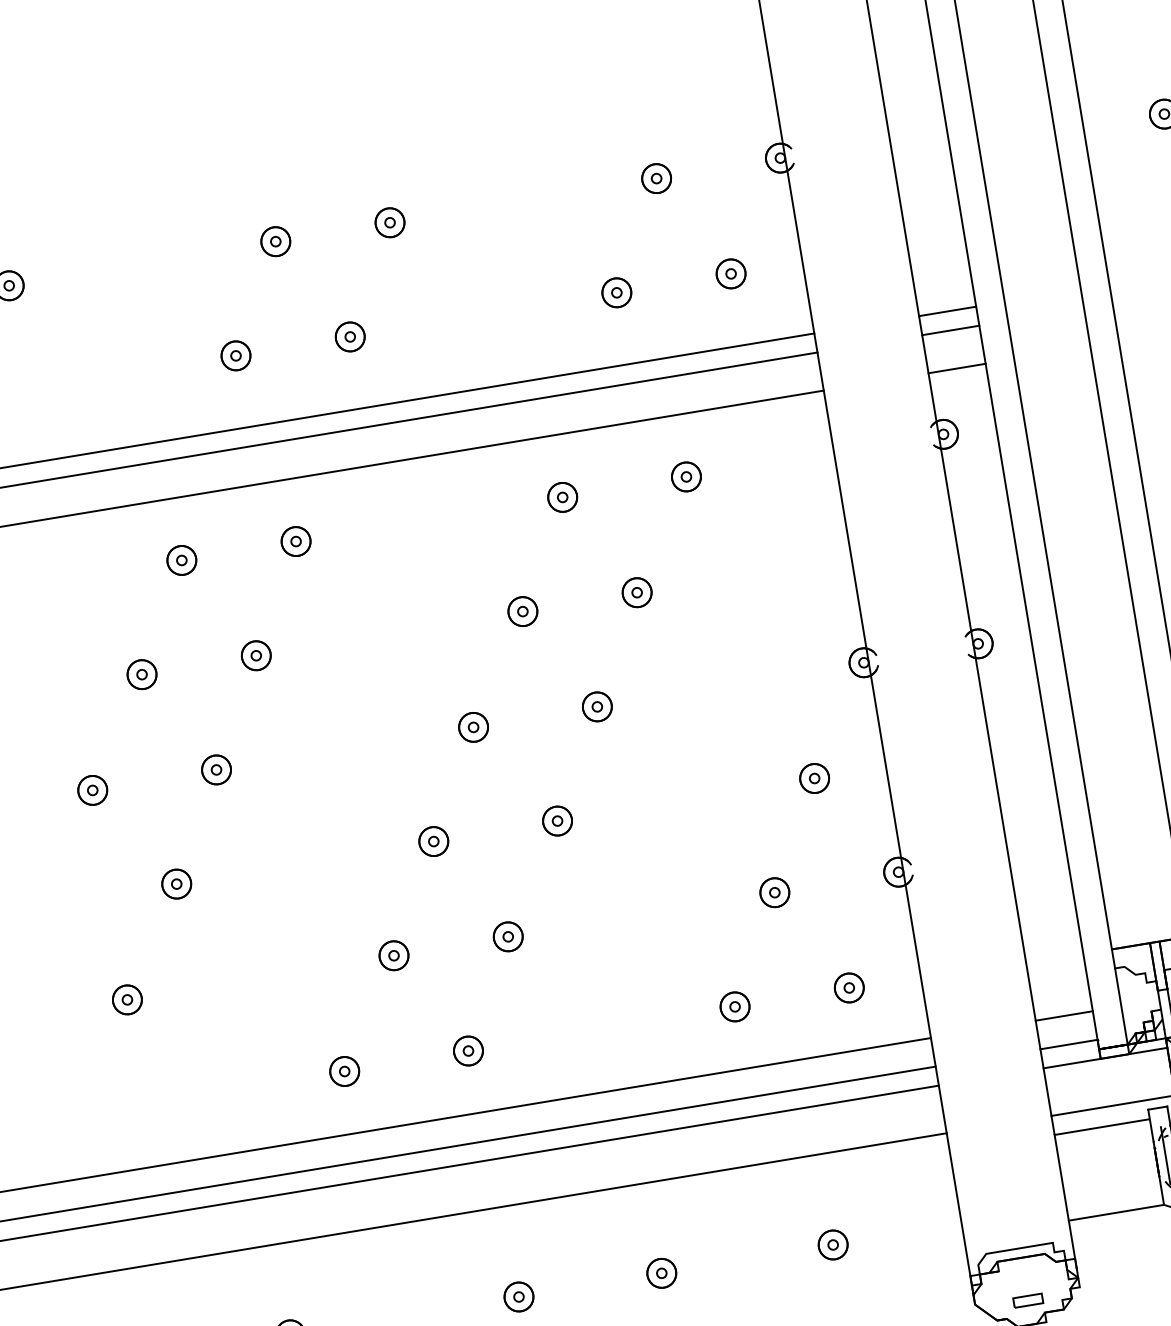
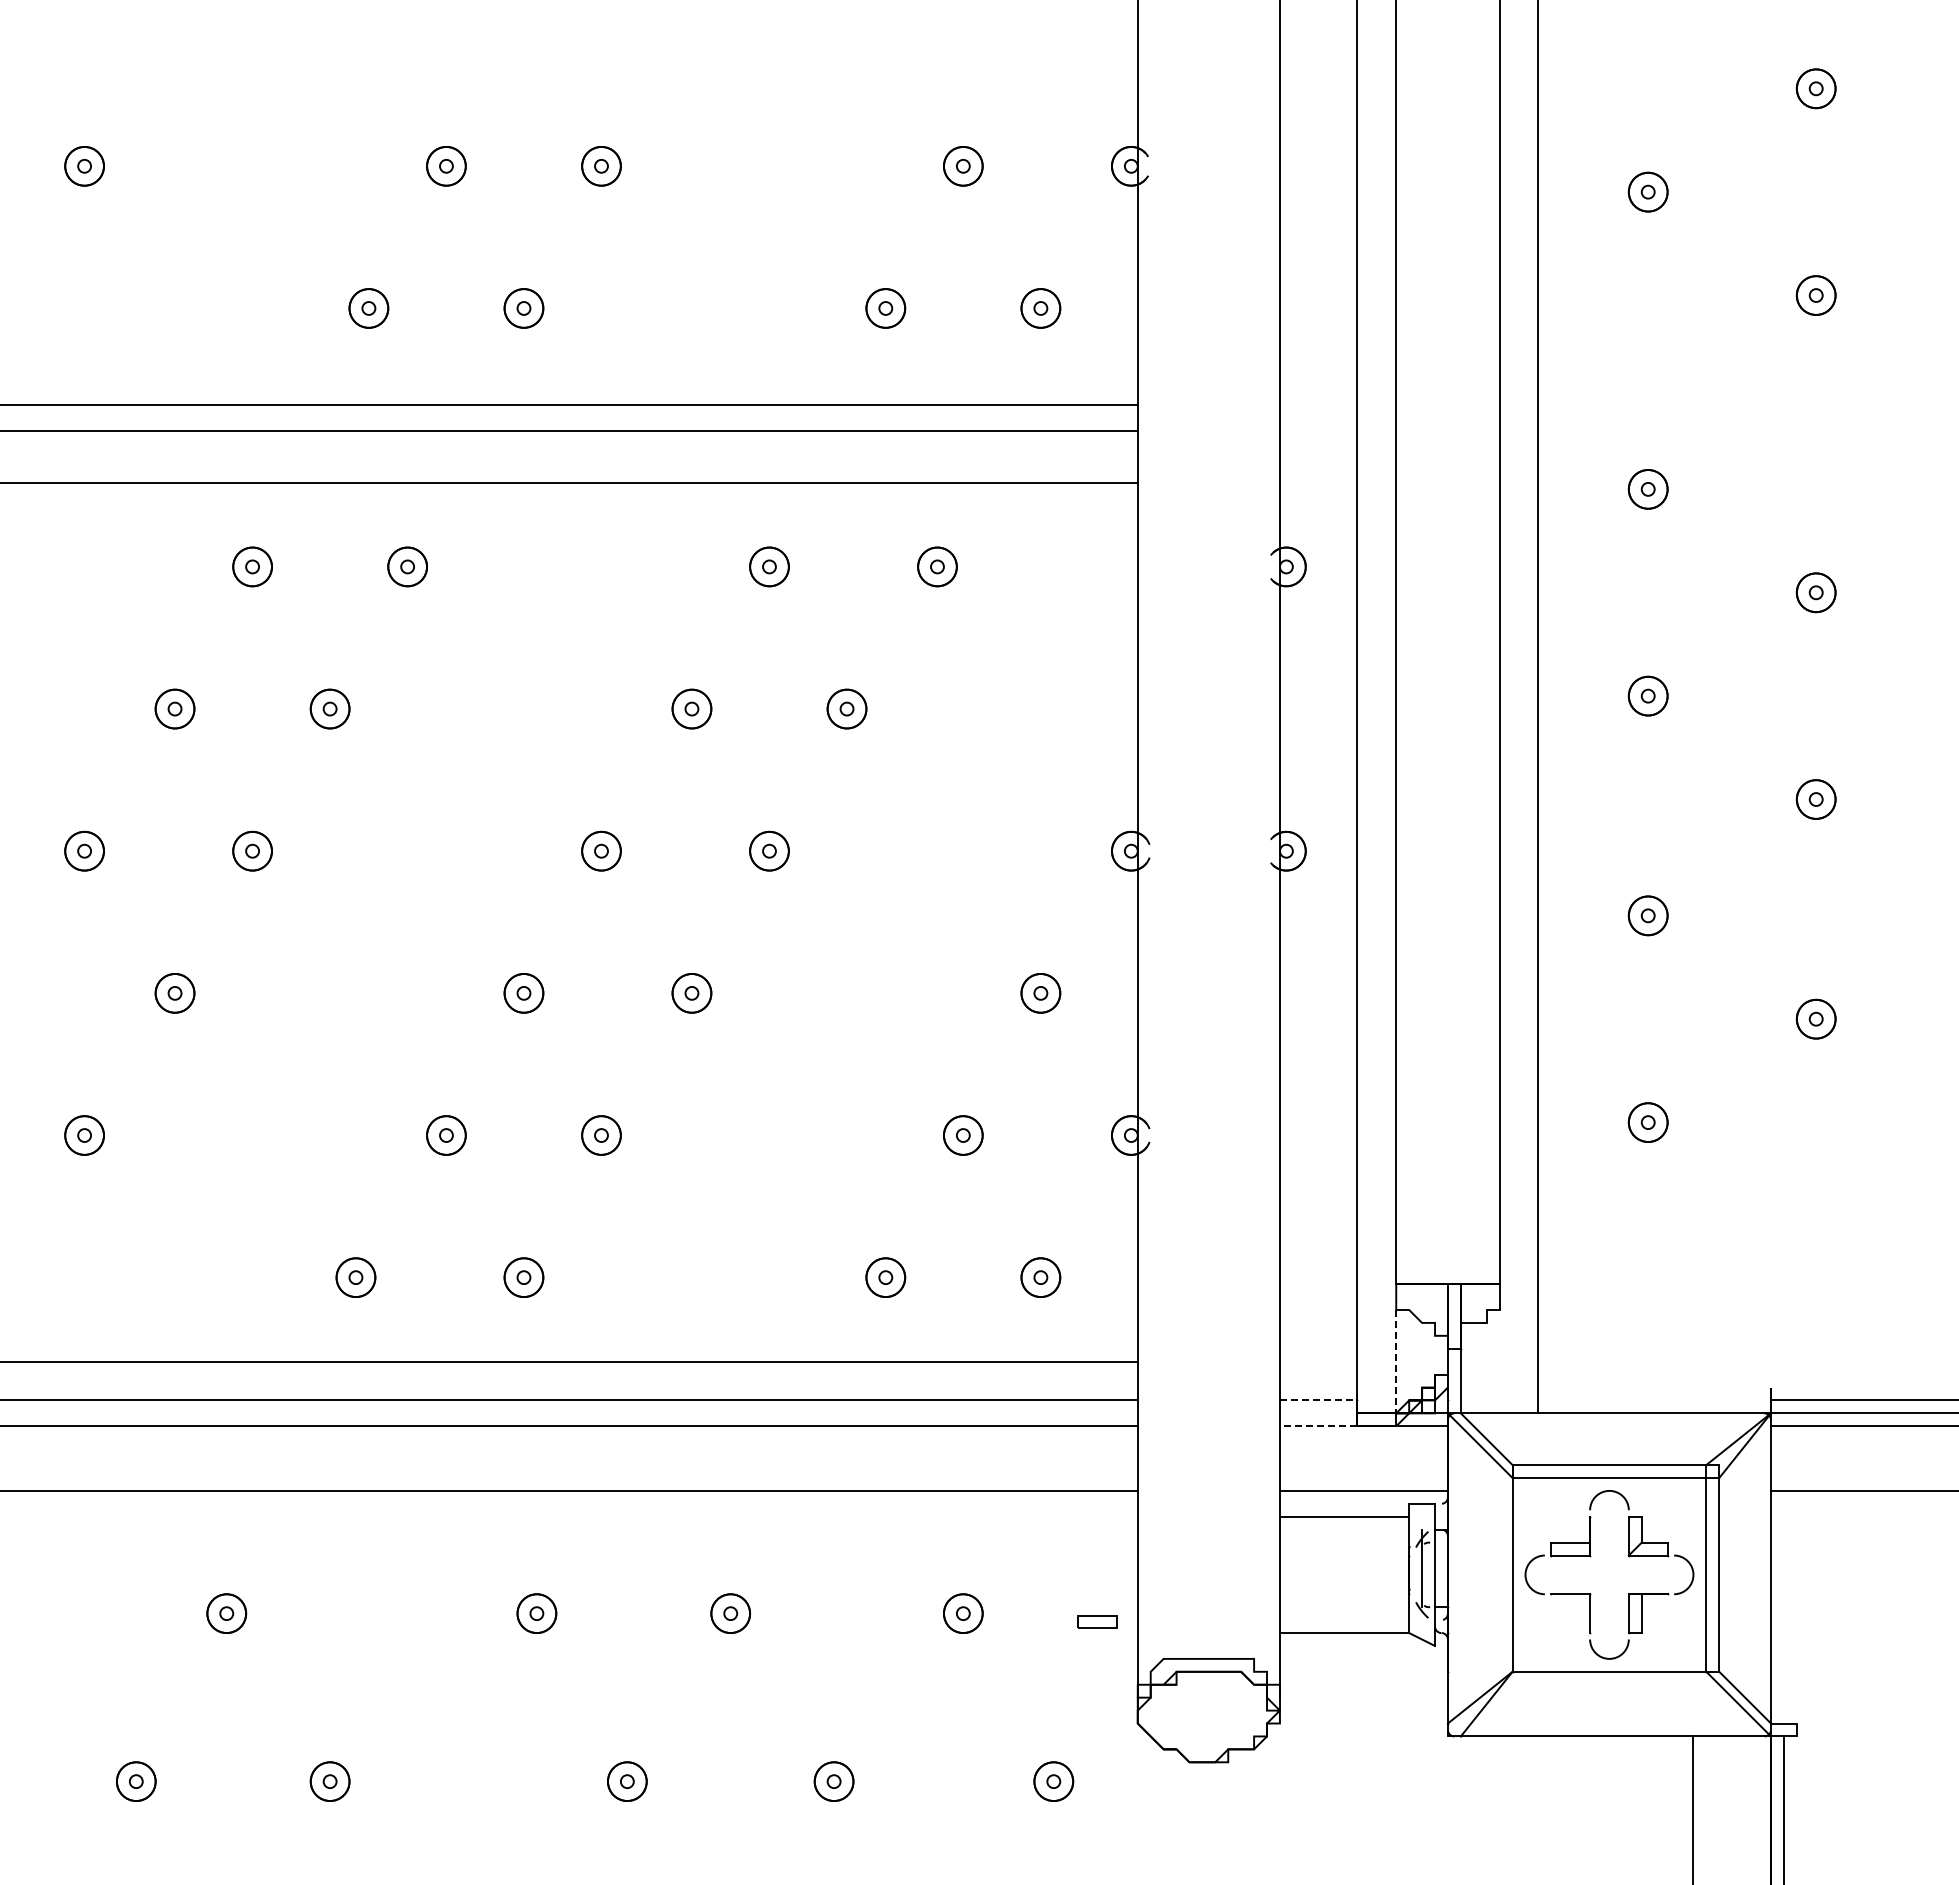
line: (947, 311) -> (1318, 405), removed
line: (950, 330) -> (1318, 431), removed
line: (956, 368) -> (1318, 482), removed
line: (1121, 1006) -> (1396, 1361), solid -> dashed
line: (1064, 1015) -> (1318, 1361), removed
line: (1068, 1044) -> (1318, 1400), solid -> dashed
line: (1072, 1063) -> (1318, 1426), solid -> dashed
part: (1027, 1300) -> (1097, 1621), moved

